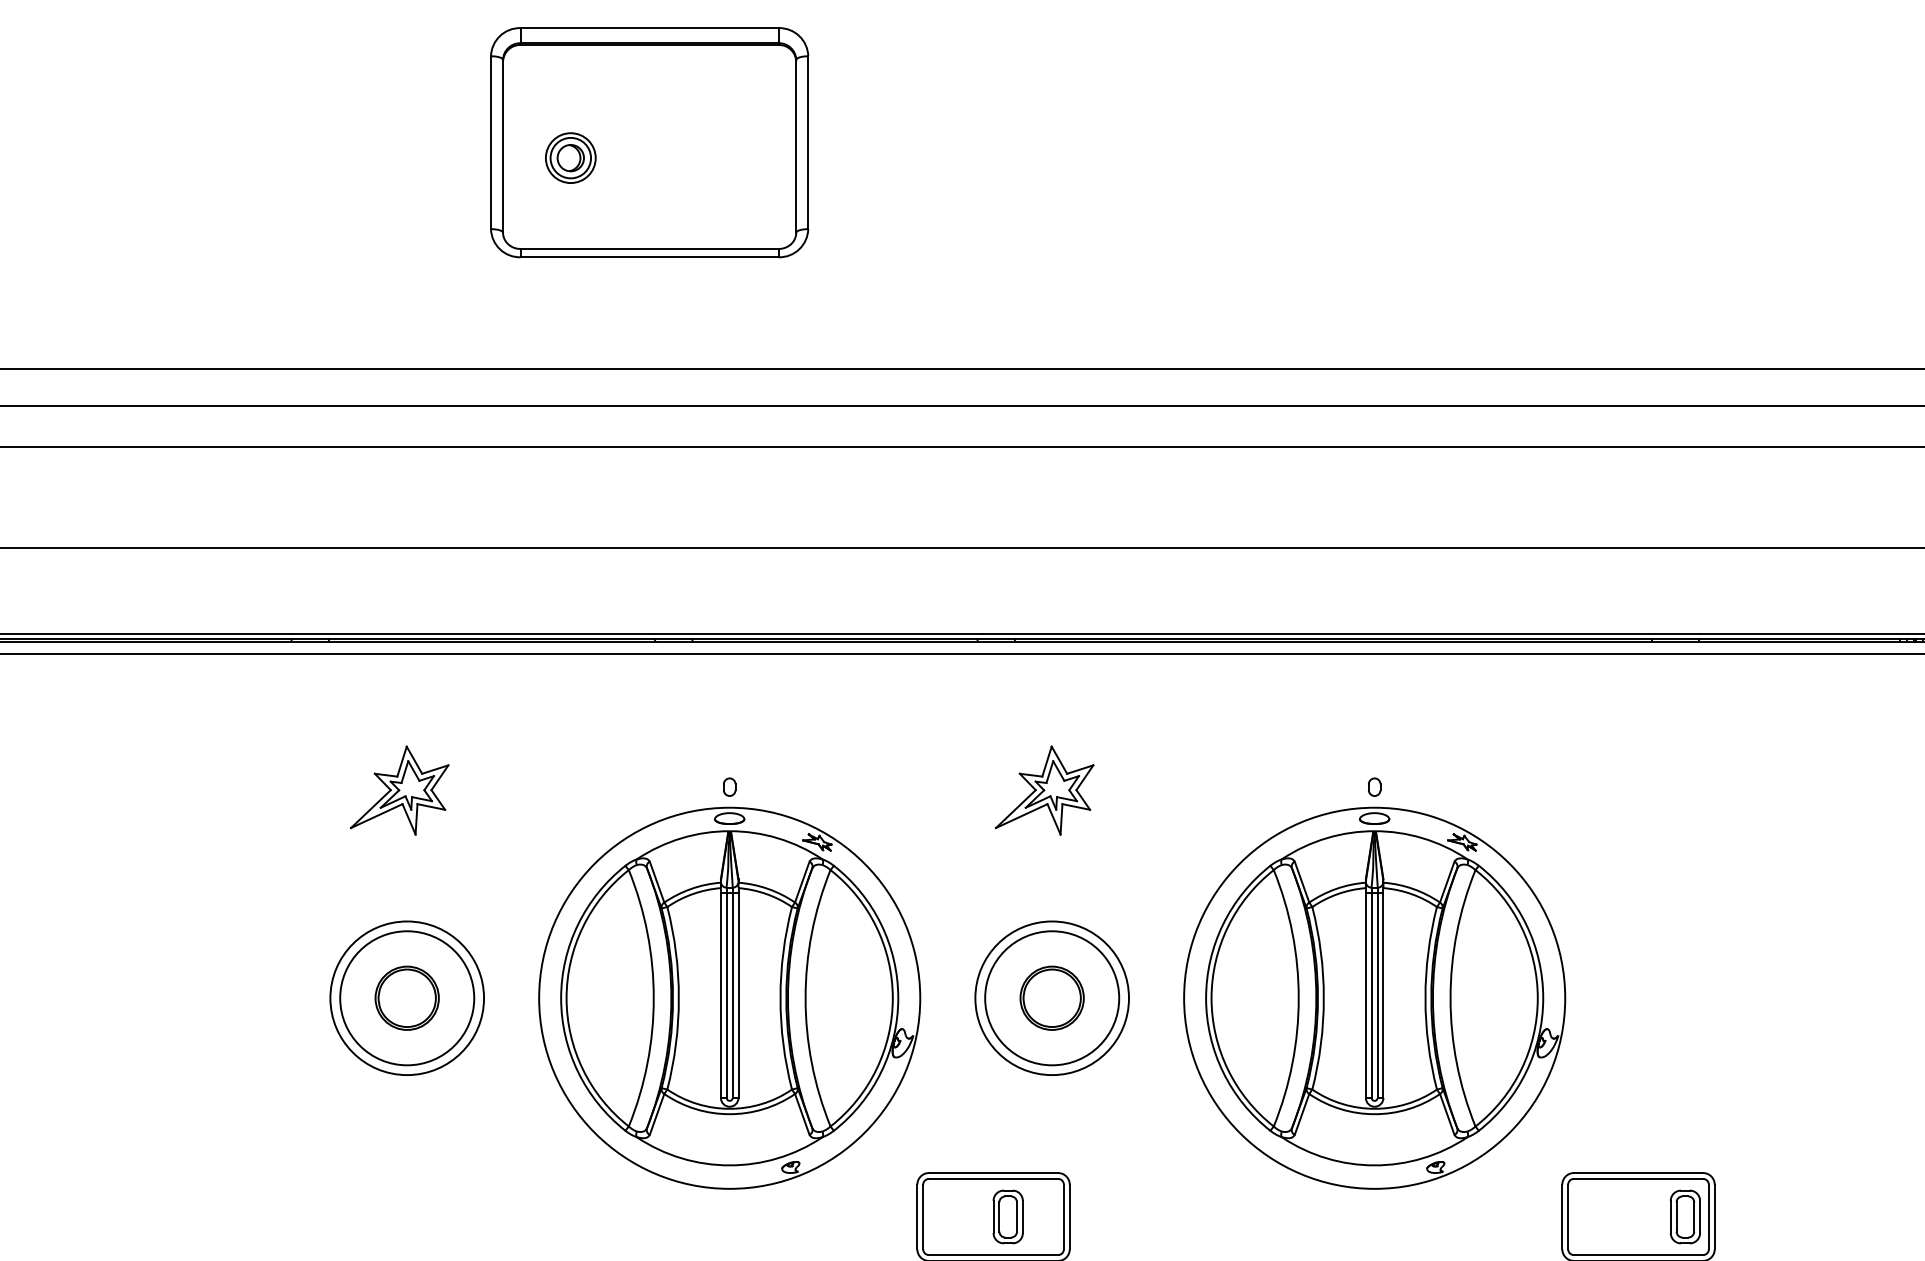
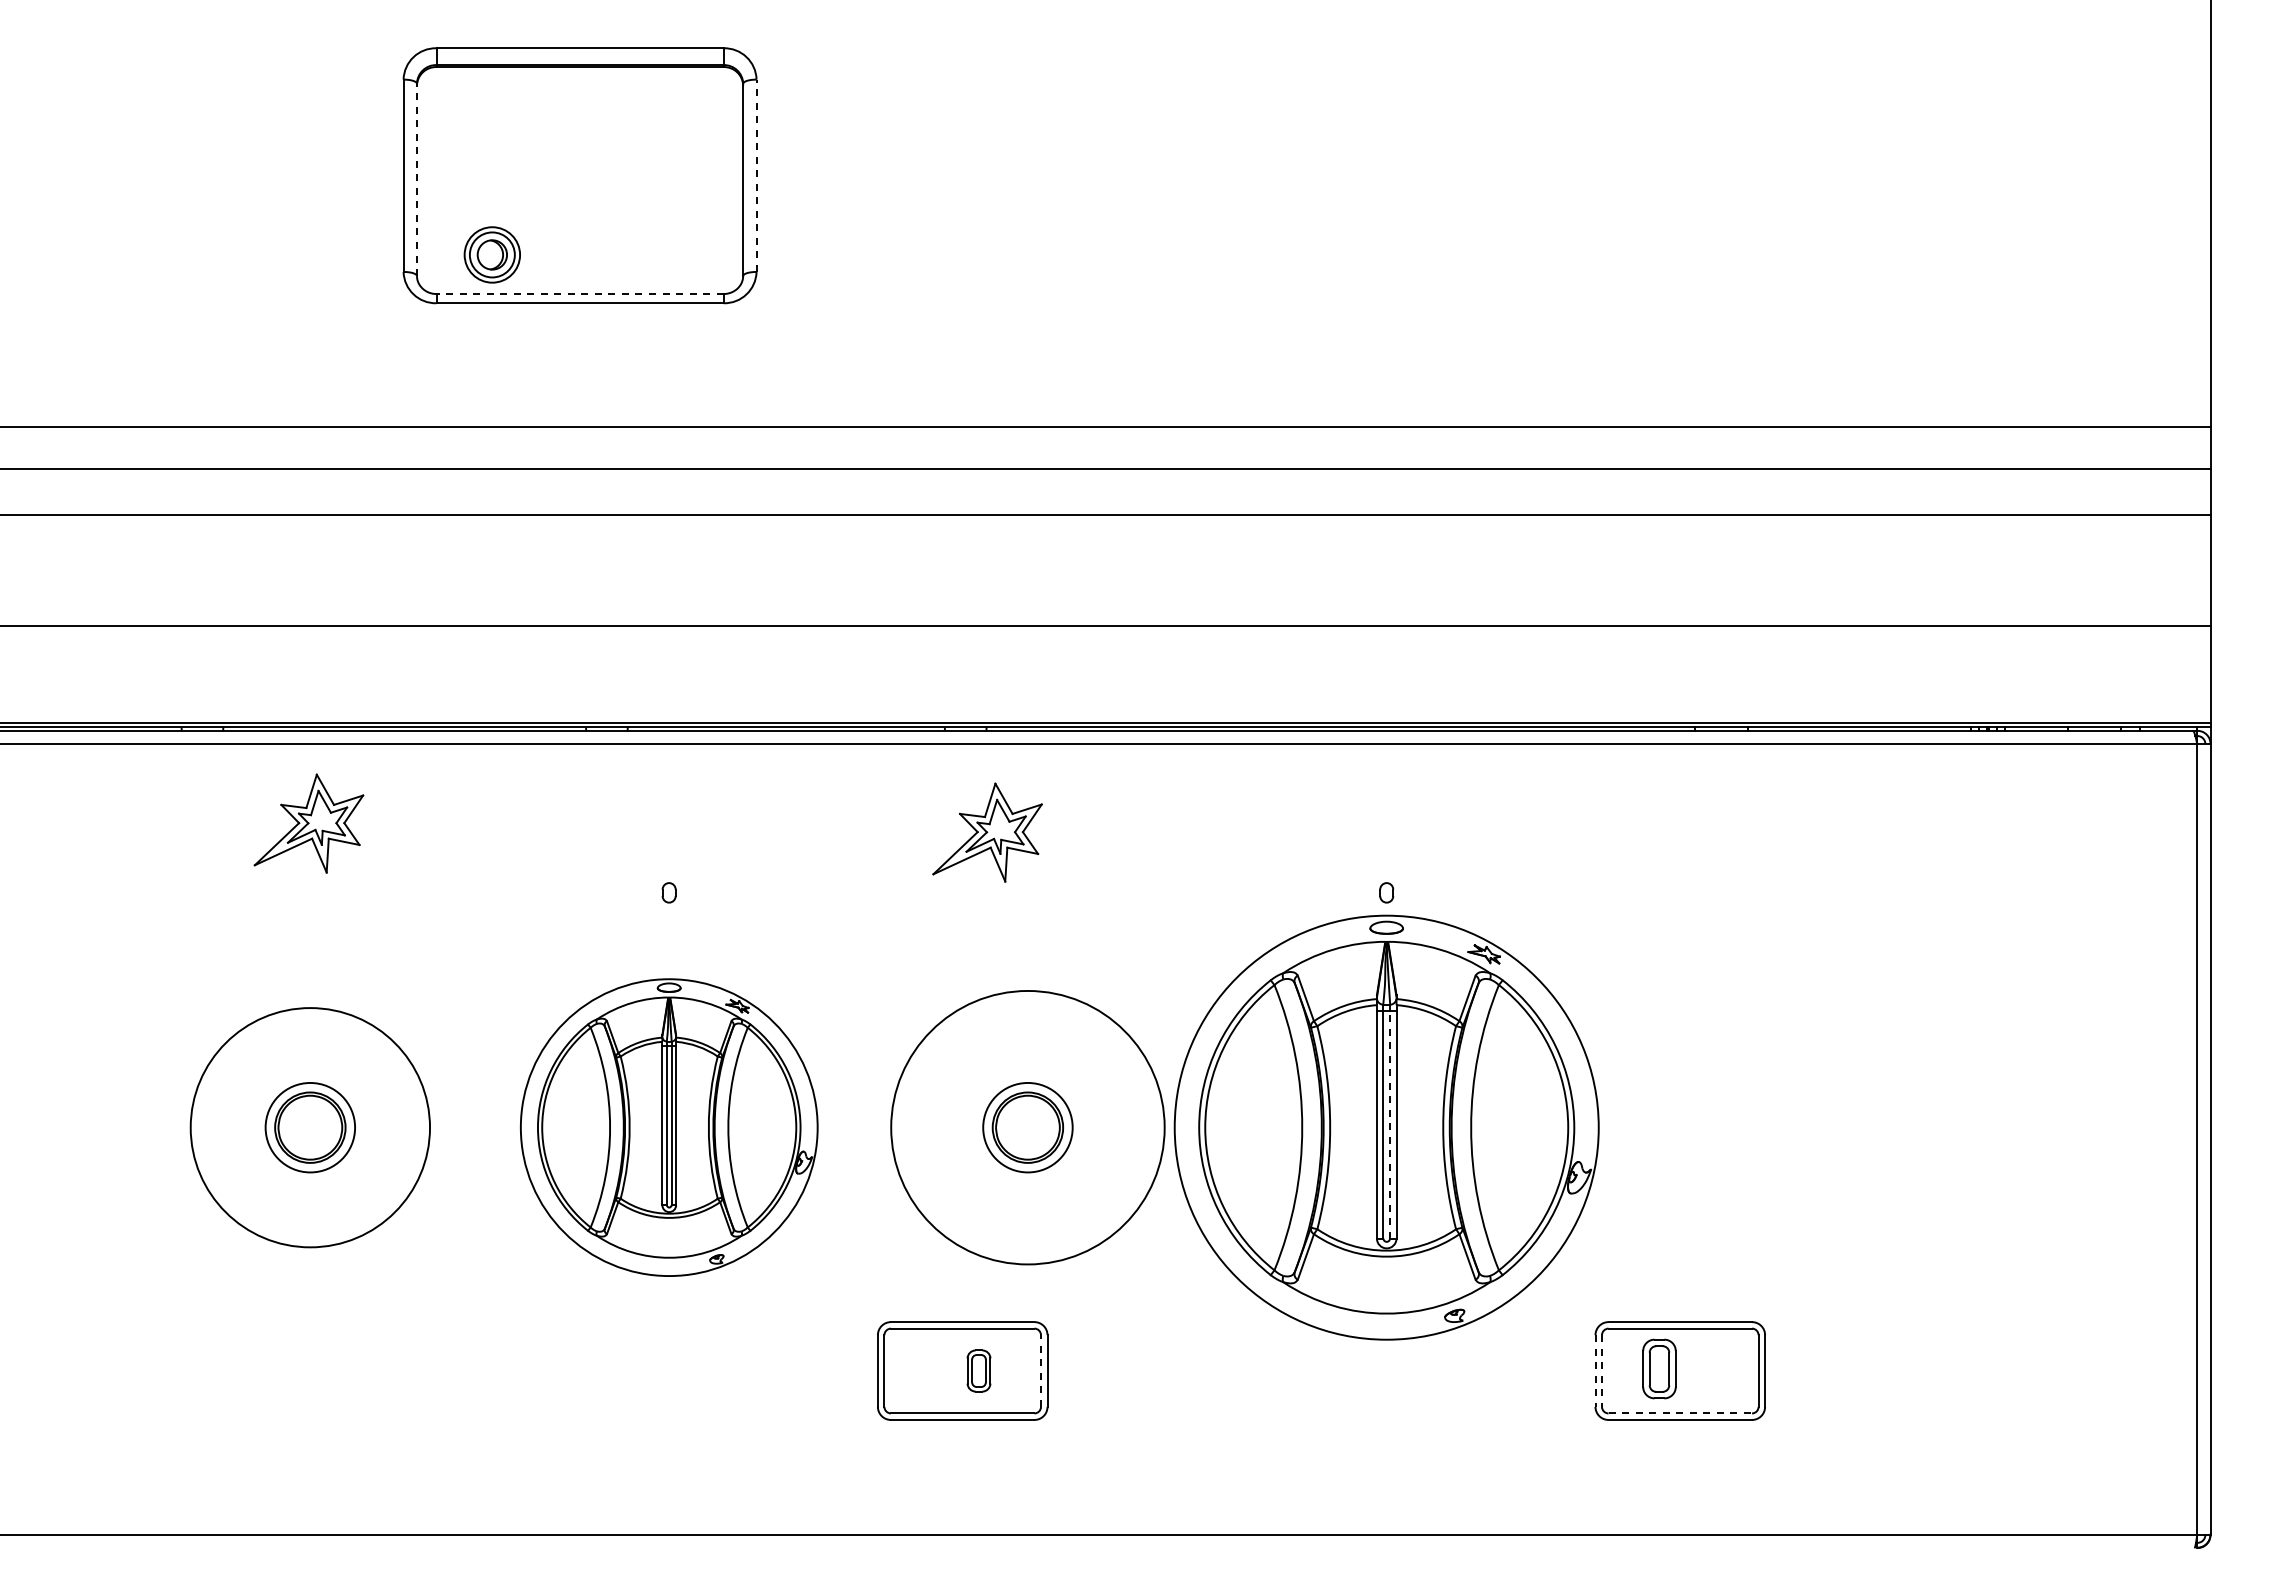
line: (808, 142) -> (756, 175), solid -> dashed
line: (503, 146) -> (417, 179), solid -> dashed
part: (570, 157) -> (491, 254), moved
line: (650, 249) -> (580, 294), solid -> dashed
part: (399, 790) -> (308, 823), moved
part: (1044, 790) -> (987, 832), moved
line: (1378, 995) -> (1390, 1124), solid -> dashed
circle: (406, 998) -> (309, 1127), size x0.6
circle: (406, 998) -> (309, 1127), size x1.4
part: (730, 998) -> (669, 1127), size x0.7
circle: (1051, 998) -> (1027, 1127), size x0.6
circle: (1051, 998) -> (1027, 1127), size x1.6
part: (1007, 1216) -> (978, 1370), size x0.7
part: (1685, 1216) -> (1659, 1368), moved
line: (1064, 1217) -> (1041, 1371), solid -> dashed
line: (1562, 1217) -> (1595, 1371), solid -> dashed
line: (1568, 1217) -> (1602, 1371), solid -> dashed
line: (1638, 1255) -> (1680, 1413), solid -> dashed

